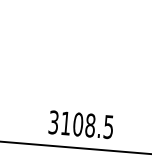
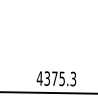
text: (81, 124) -> (56, 78), 3108.5 -> 4375.3

